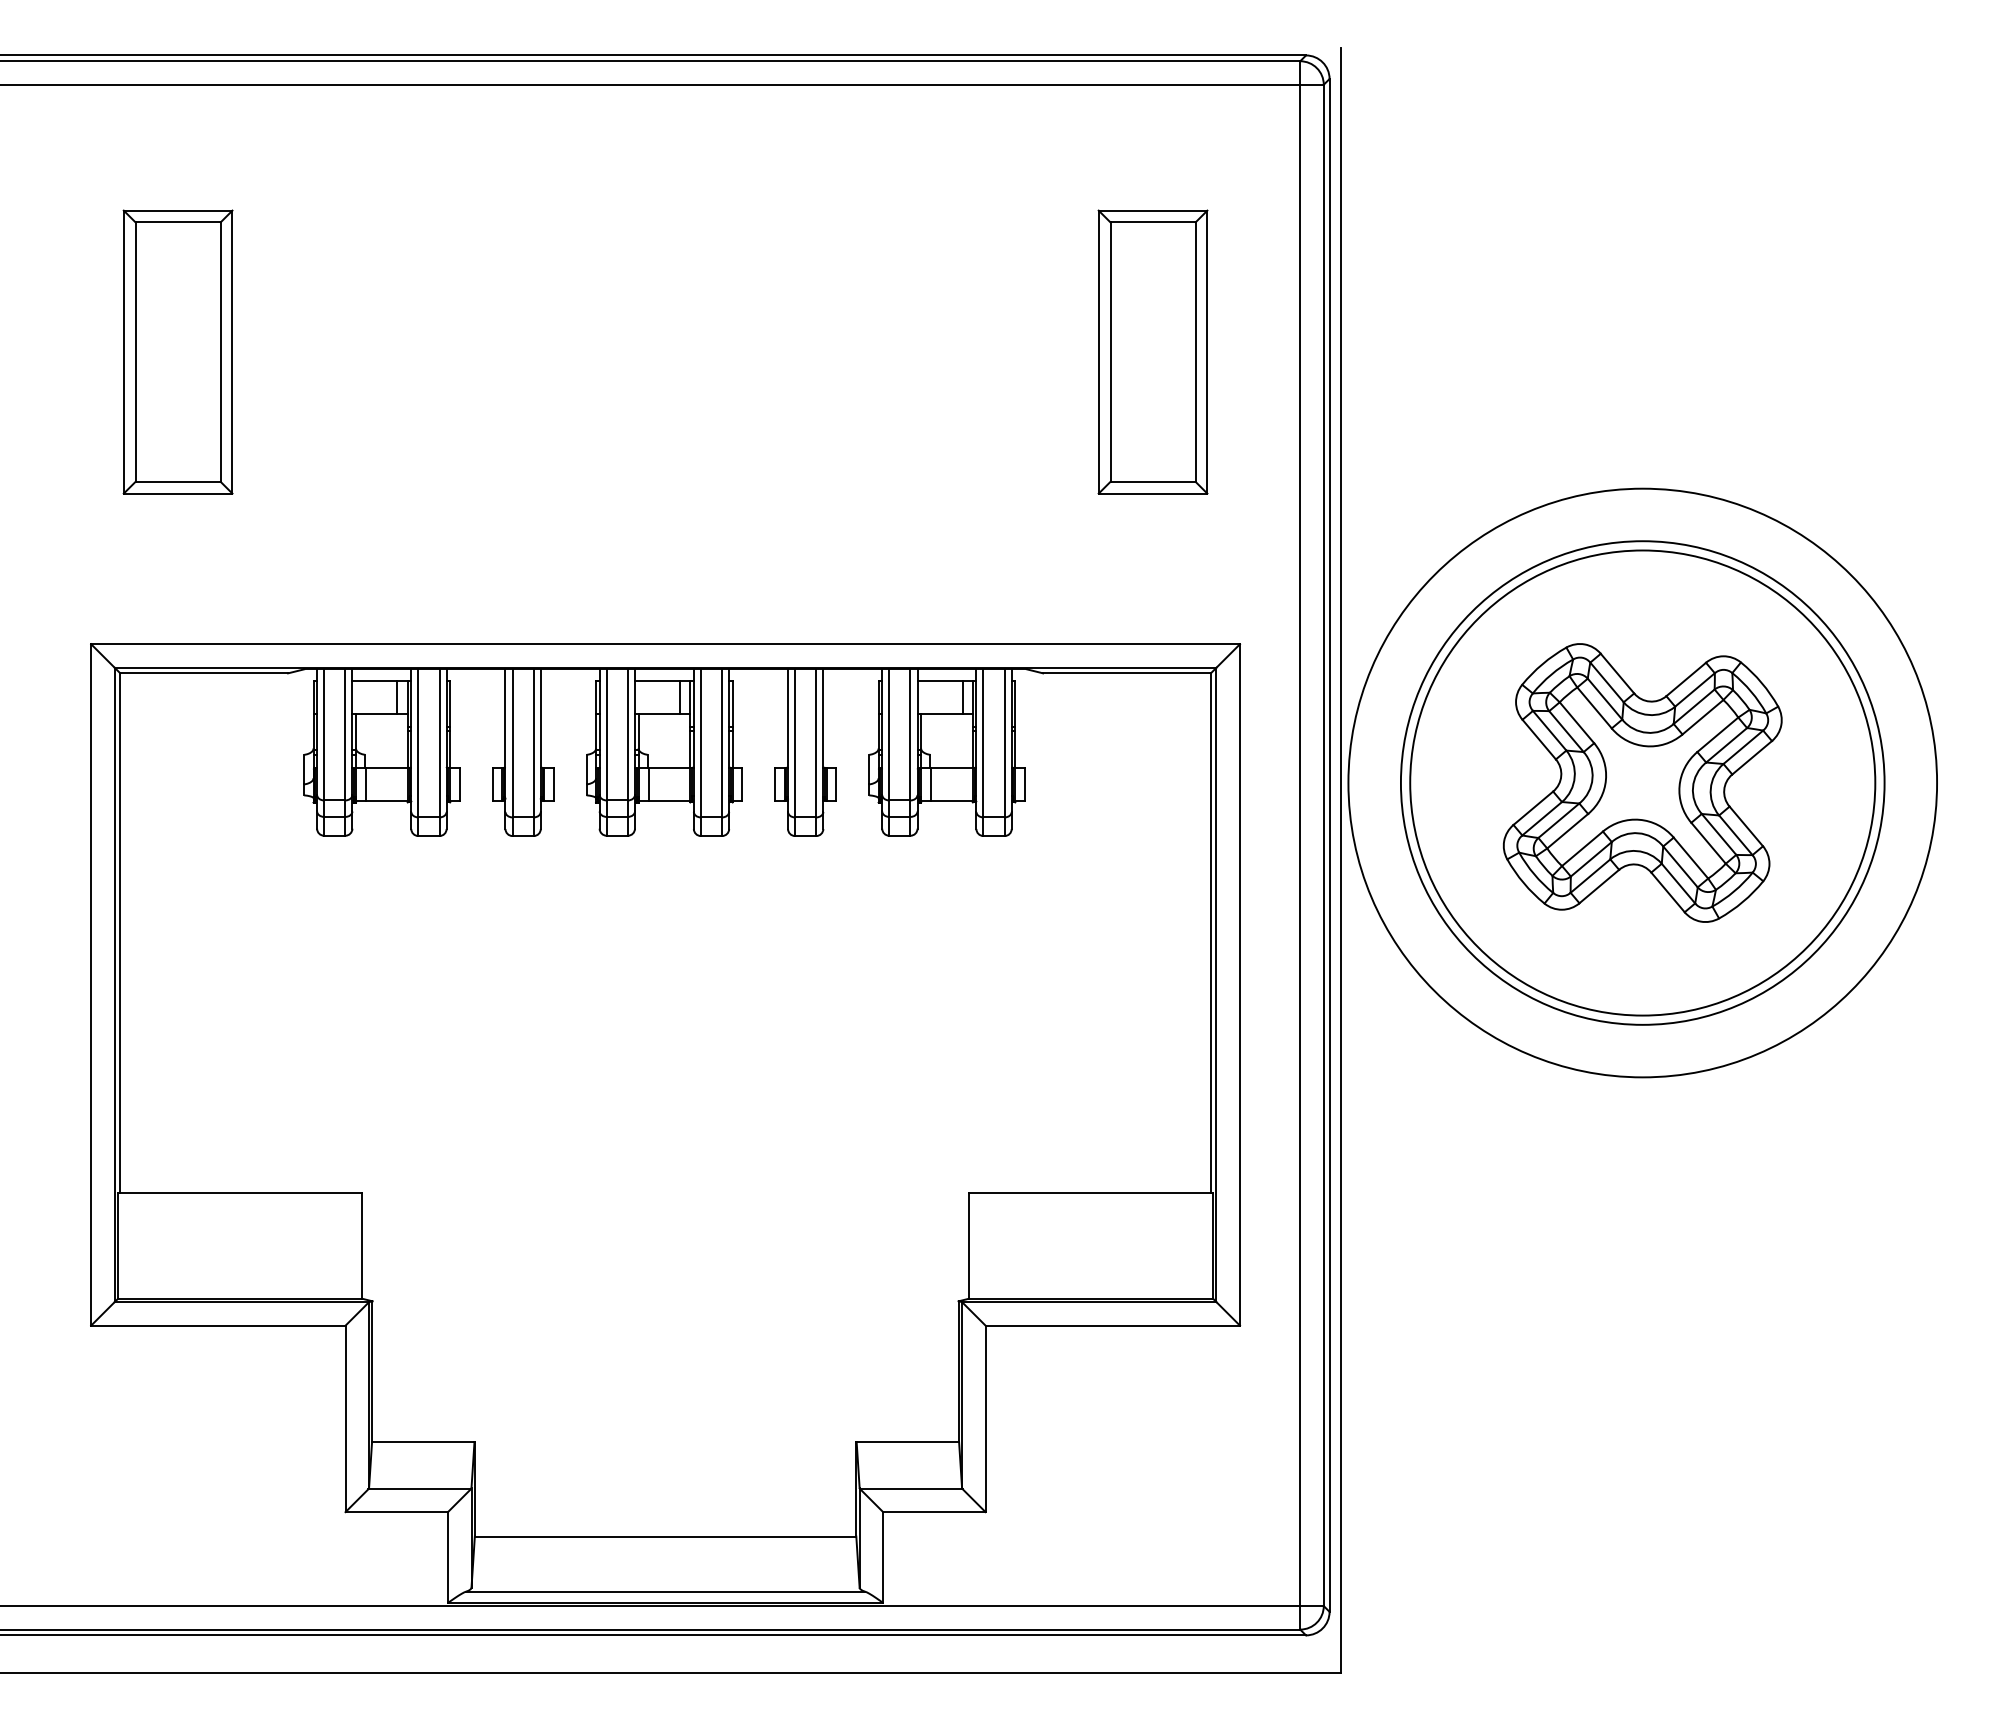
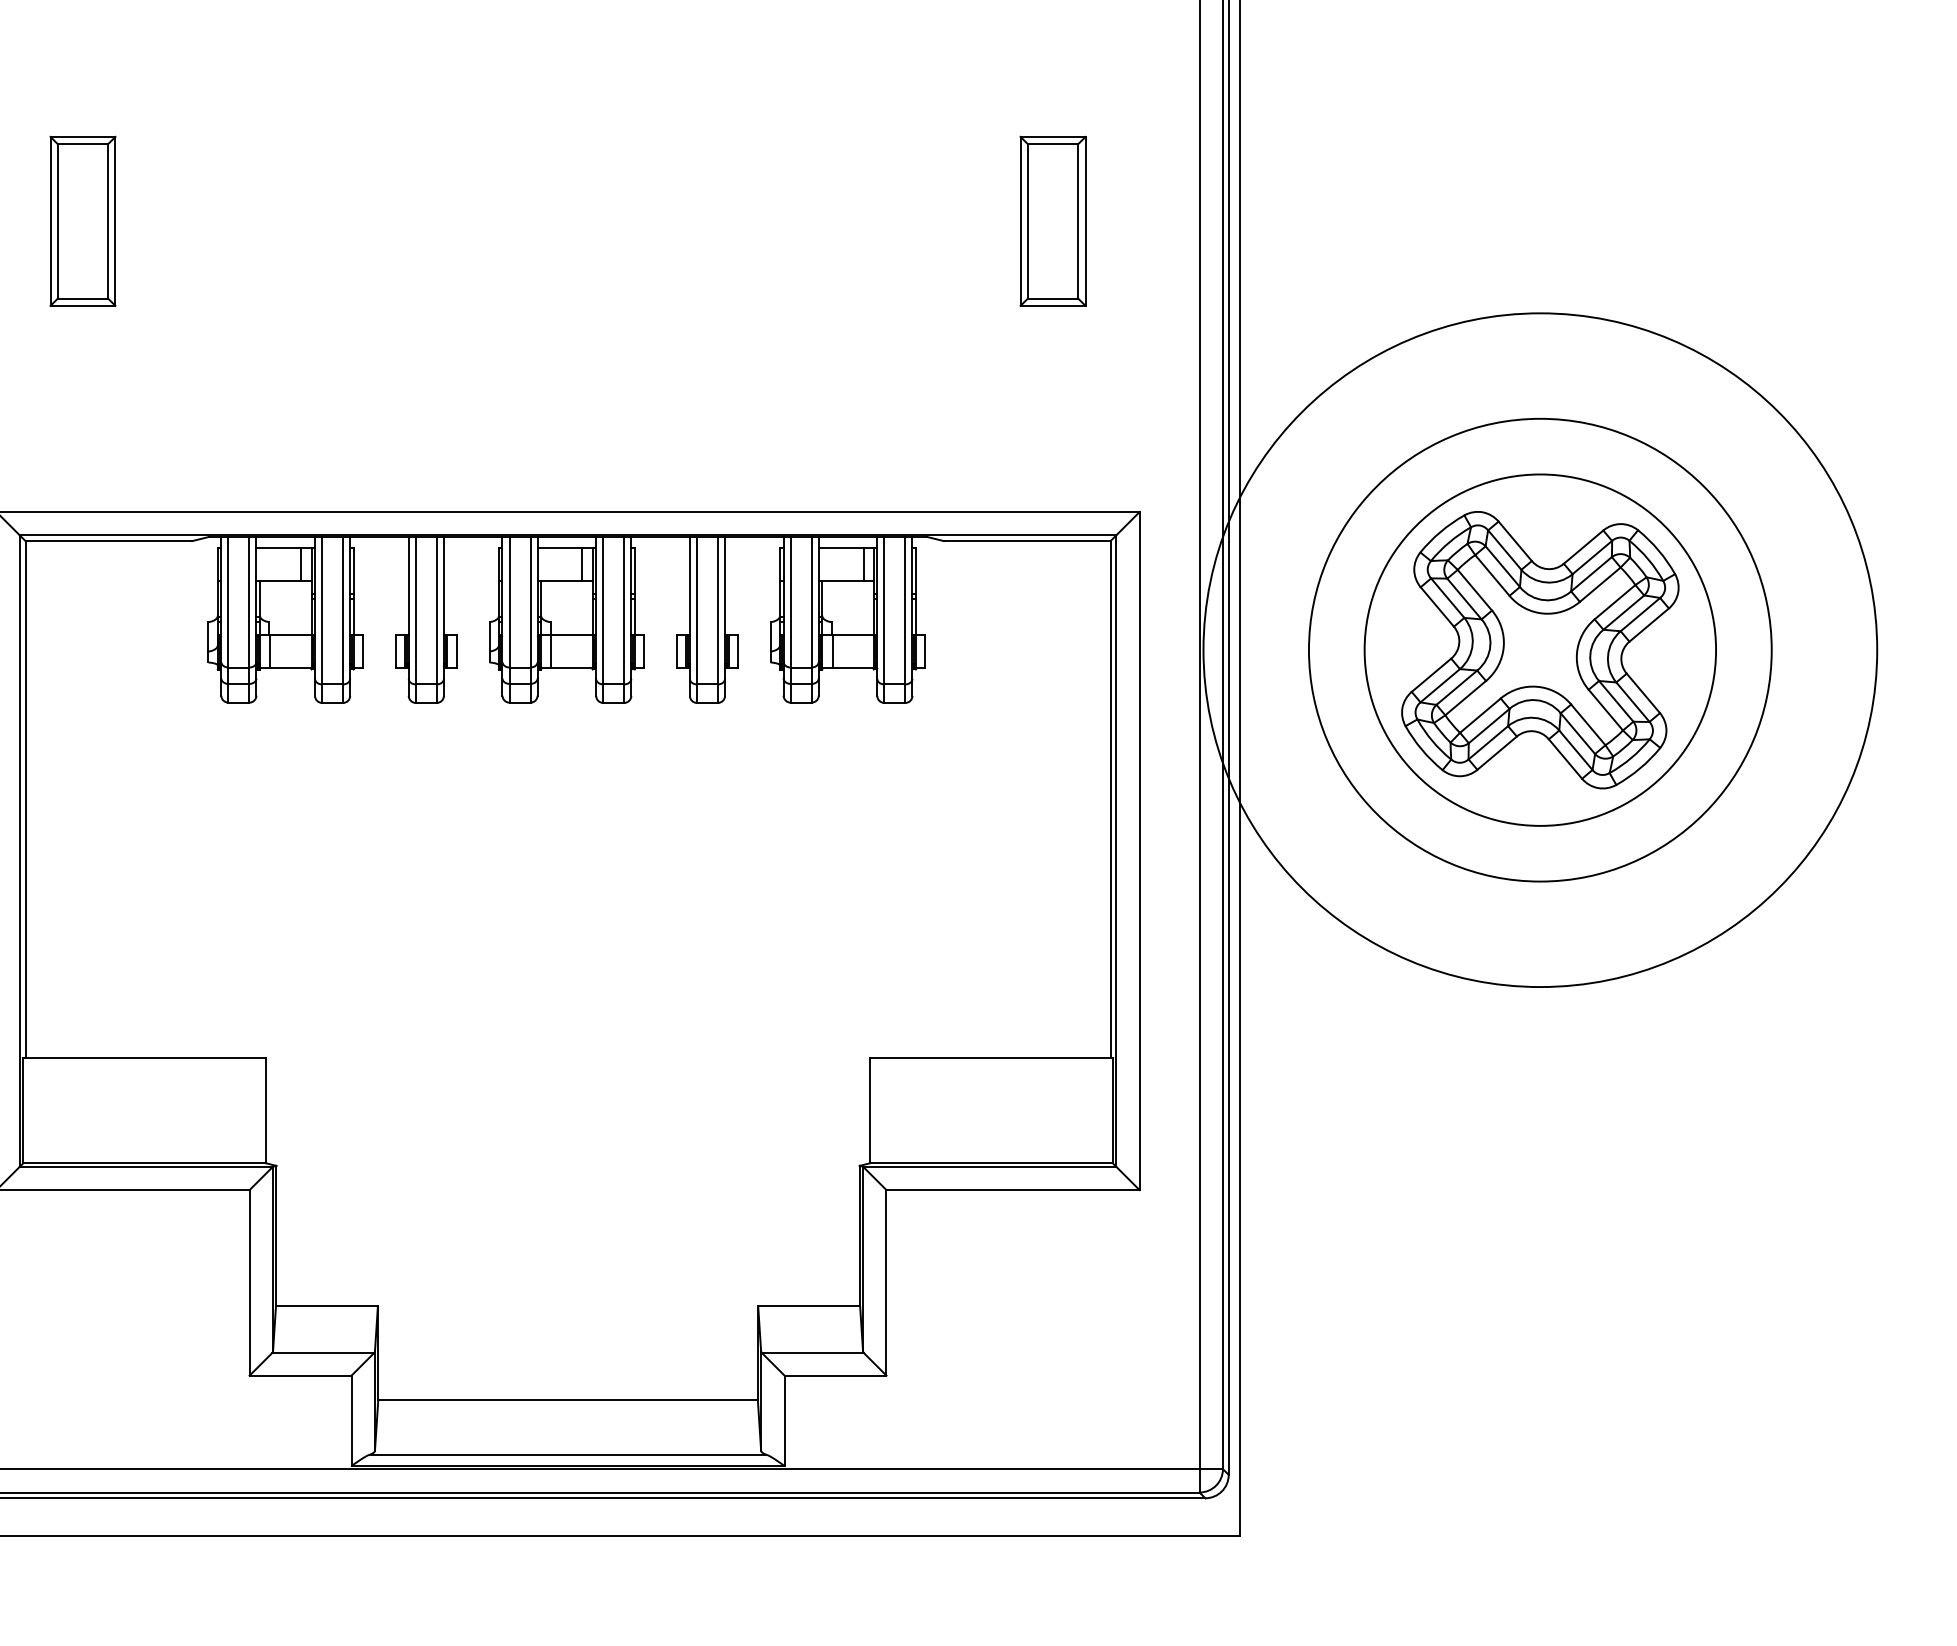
part: (177, 351) -> (82, 220), size x0.6
part: (1152, 351) -> (1052, 220), size x0.6
circle: (1642, 782) -> (1540, 649), size x0.6
circle: (1642, 782) -> (1540, 649), size x1.4

